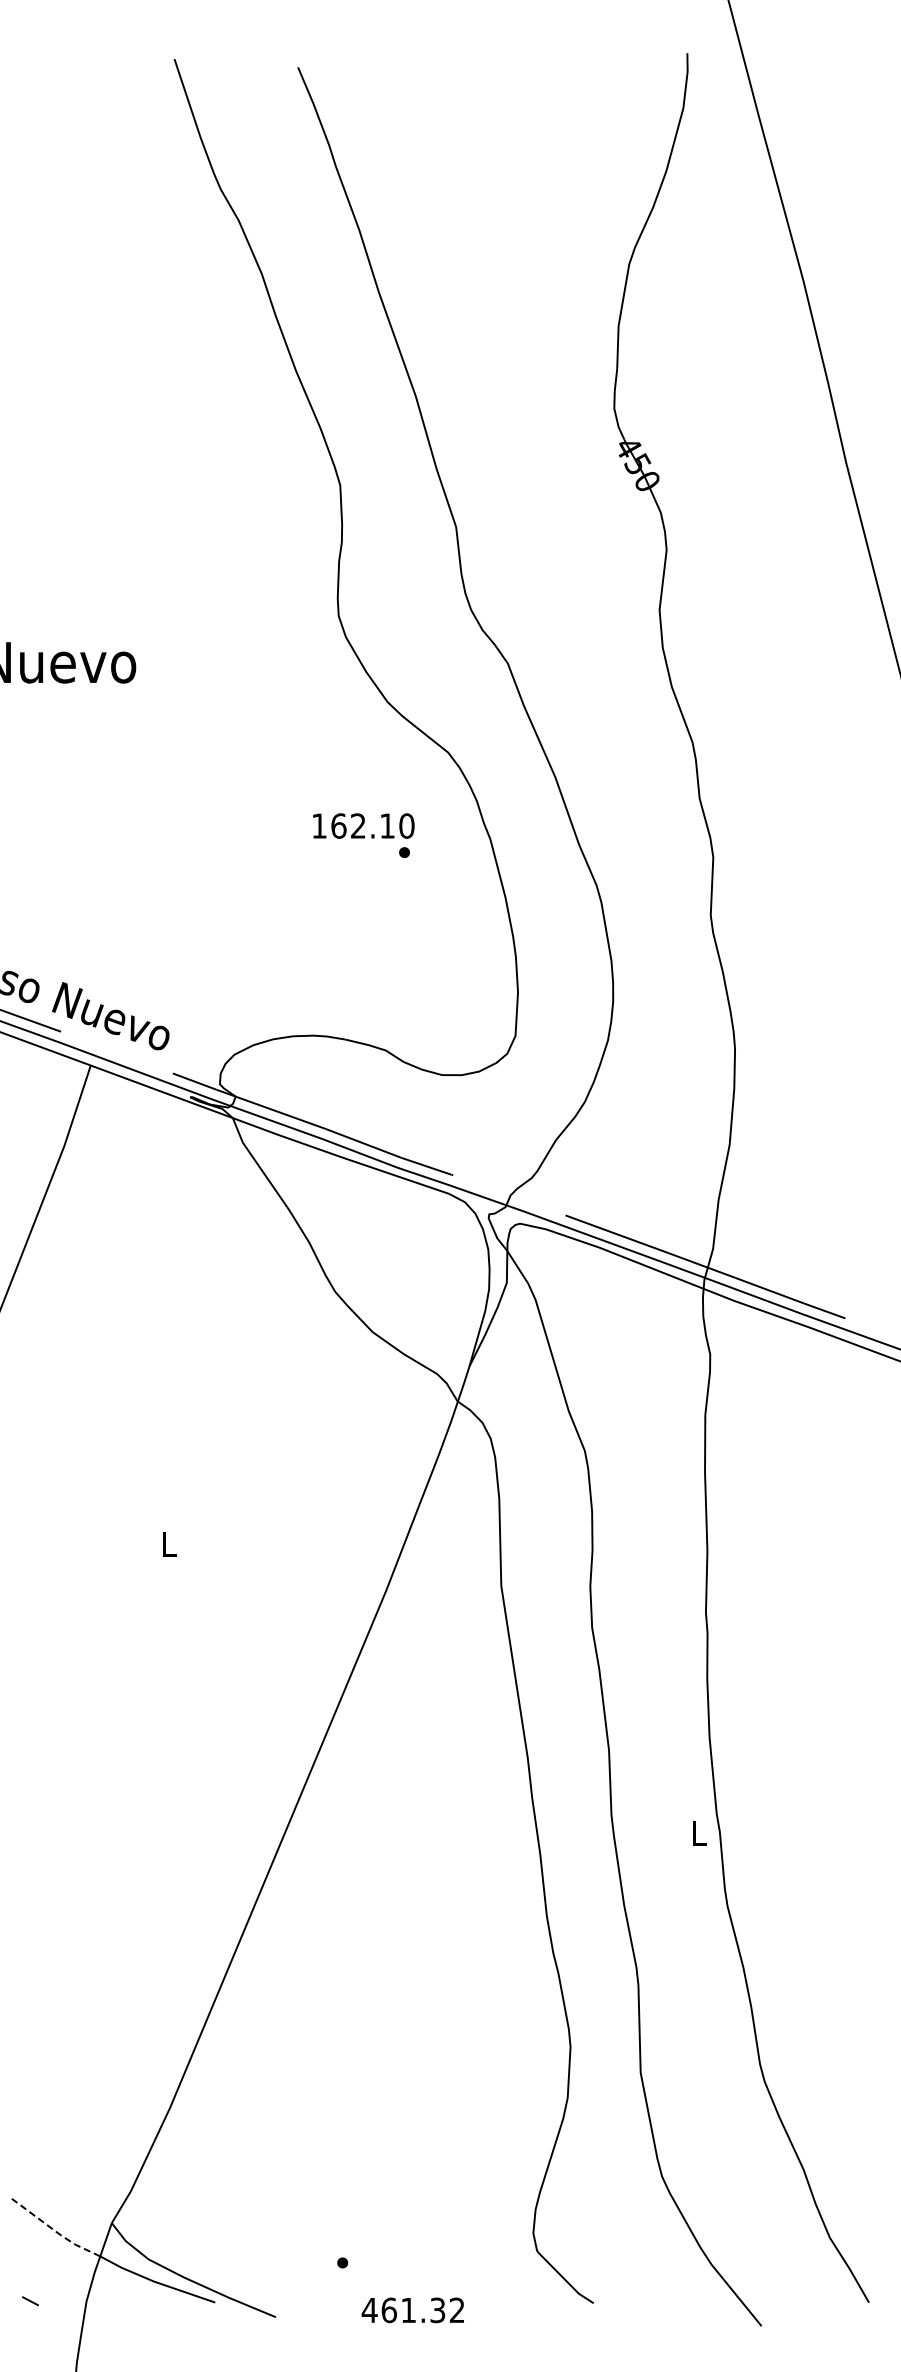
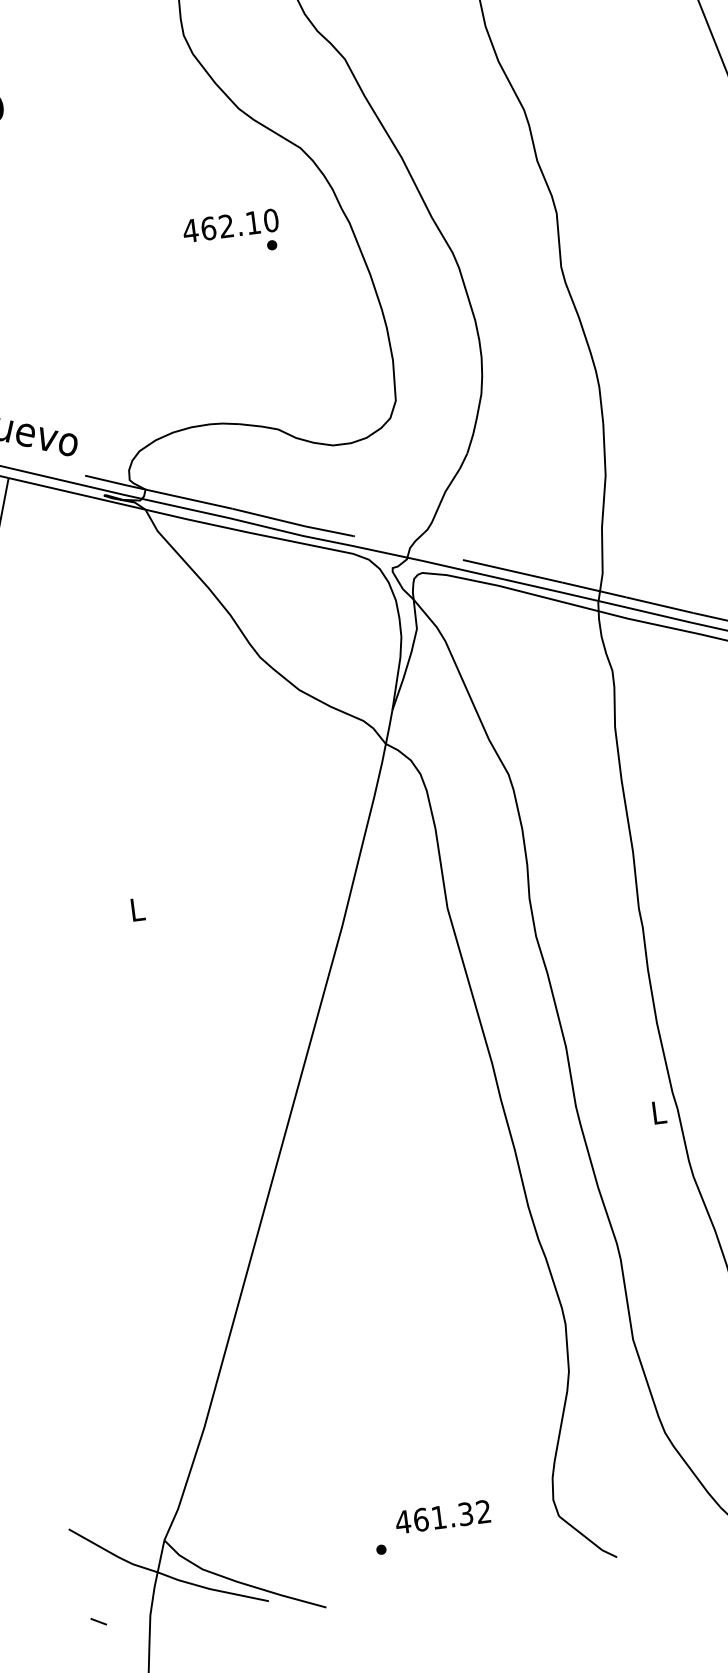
text: (319, 825) -> (190, 230), 162.10 -> 462.10
line: (54, 2230) -> (112, 1553), dashed -> solid
text: (412, 2310) -> (442, 1517), moved

